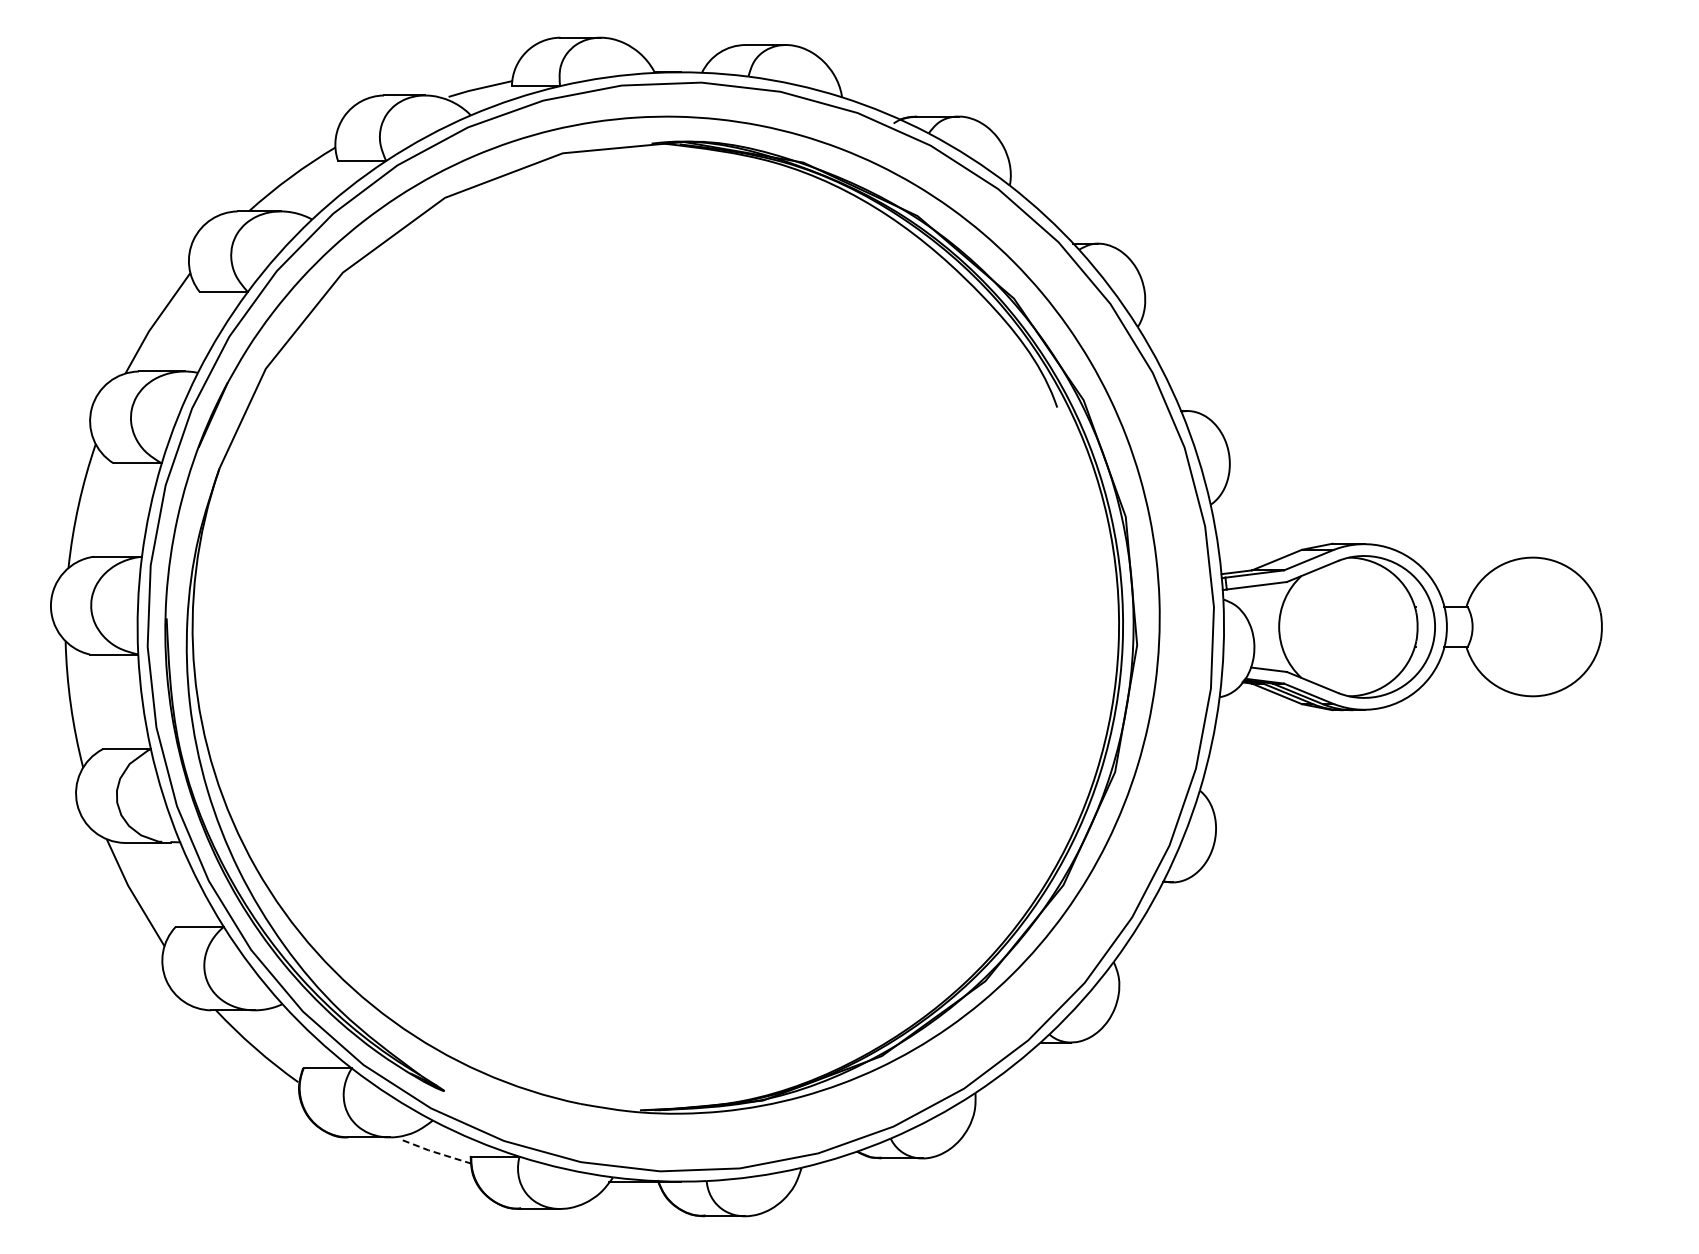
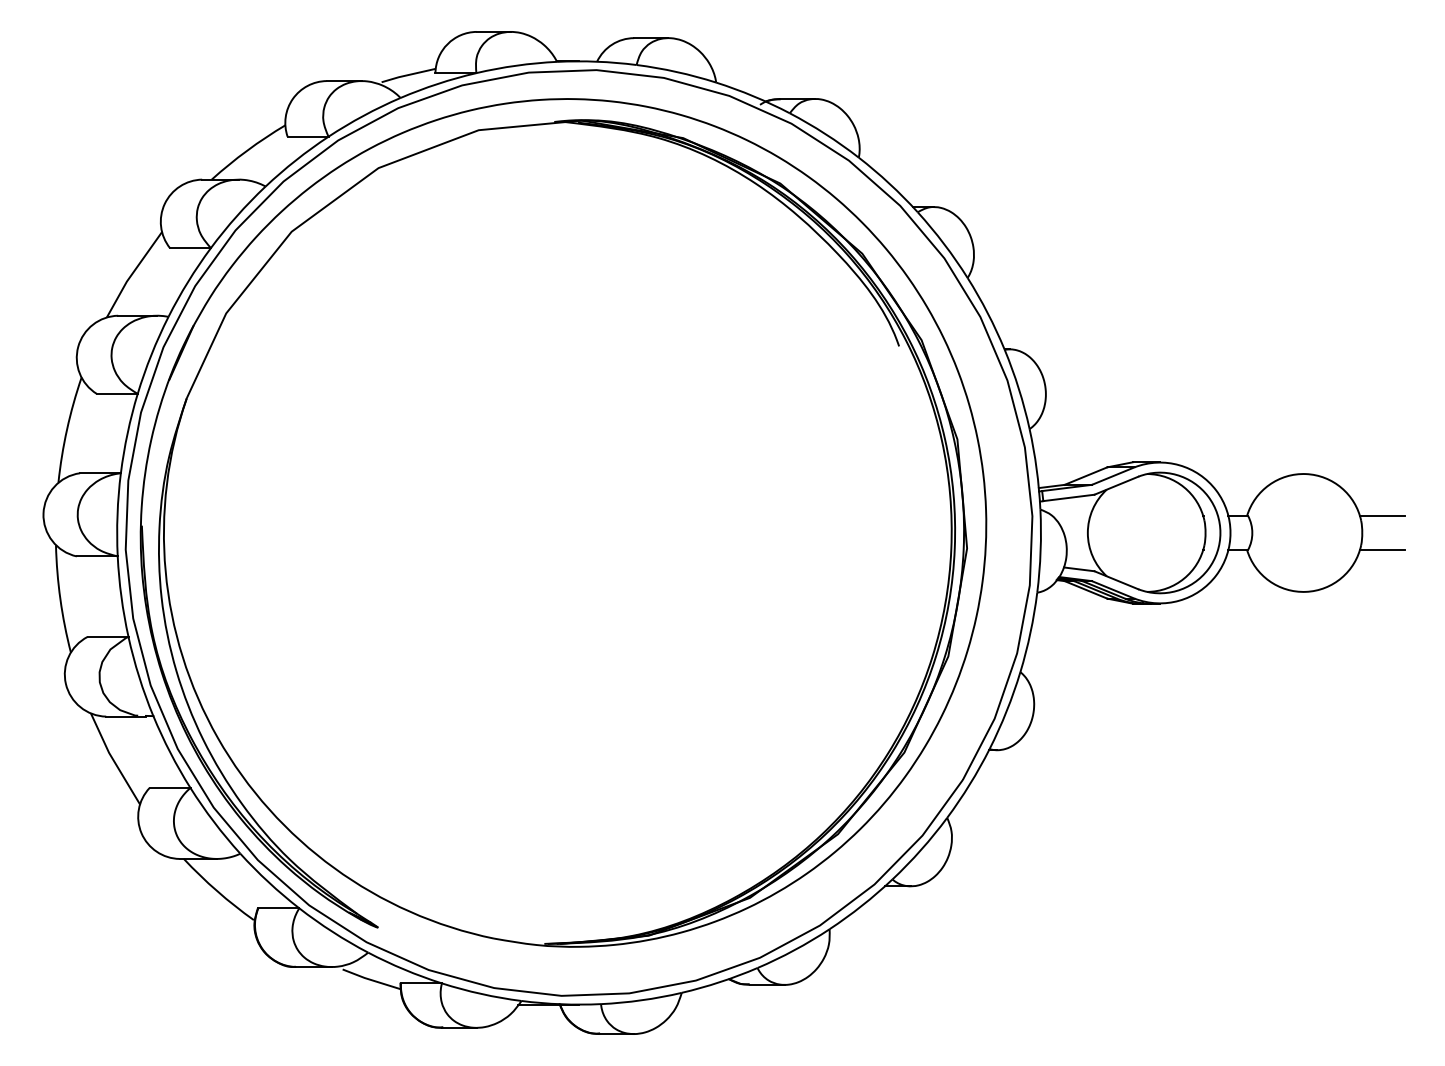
line: (1625, 607) -> (1382, 516), added
line: (1625, 646) -> (1382, 549), added
line: (436, 1152) -> (371, 979), dashed -> solid

